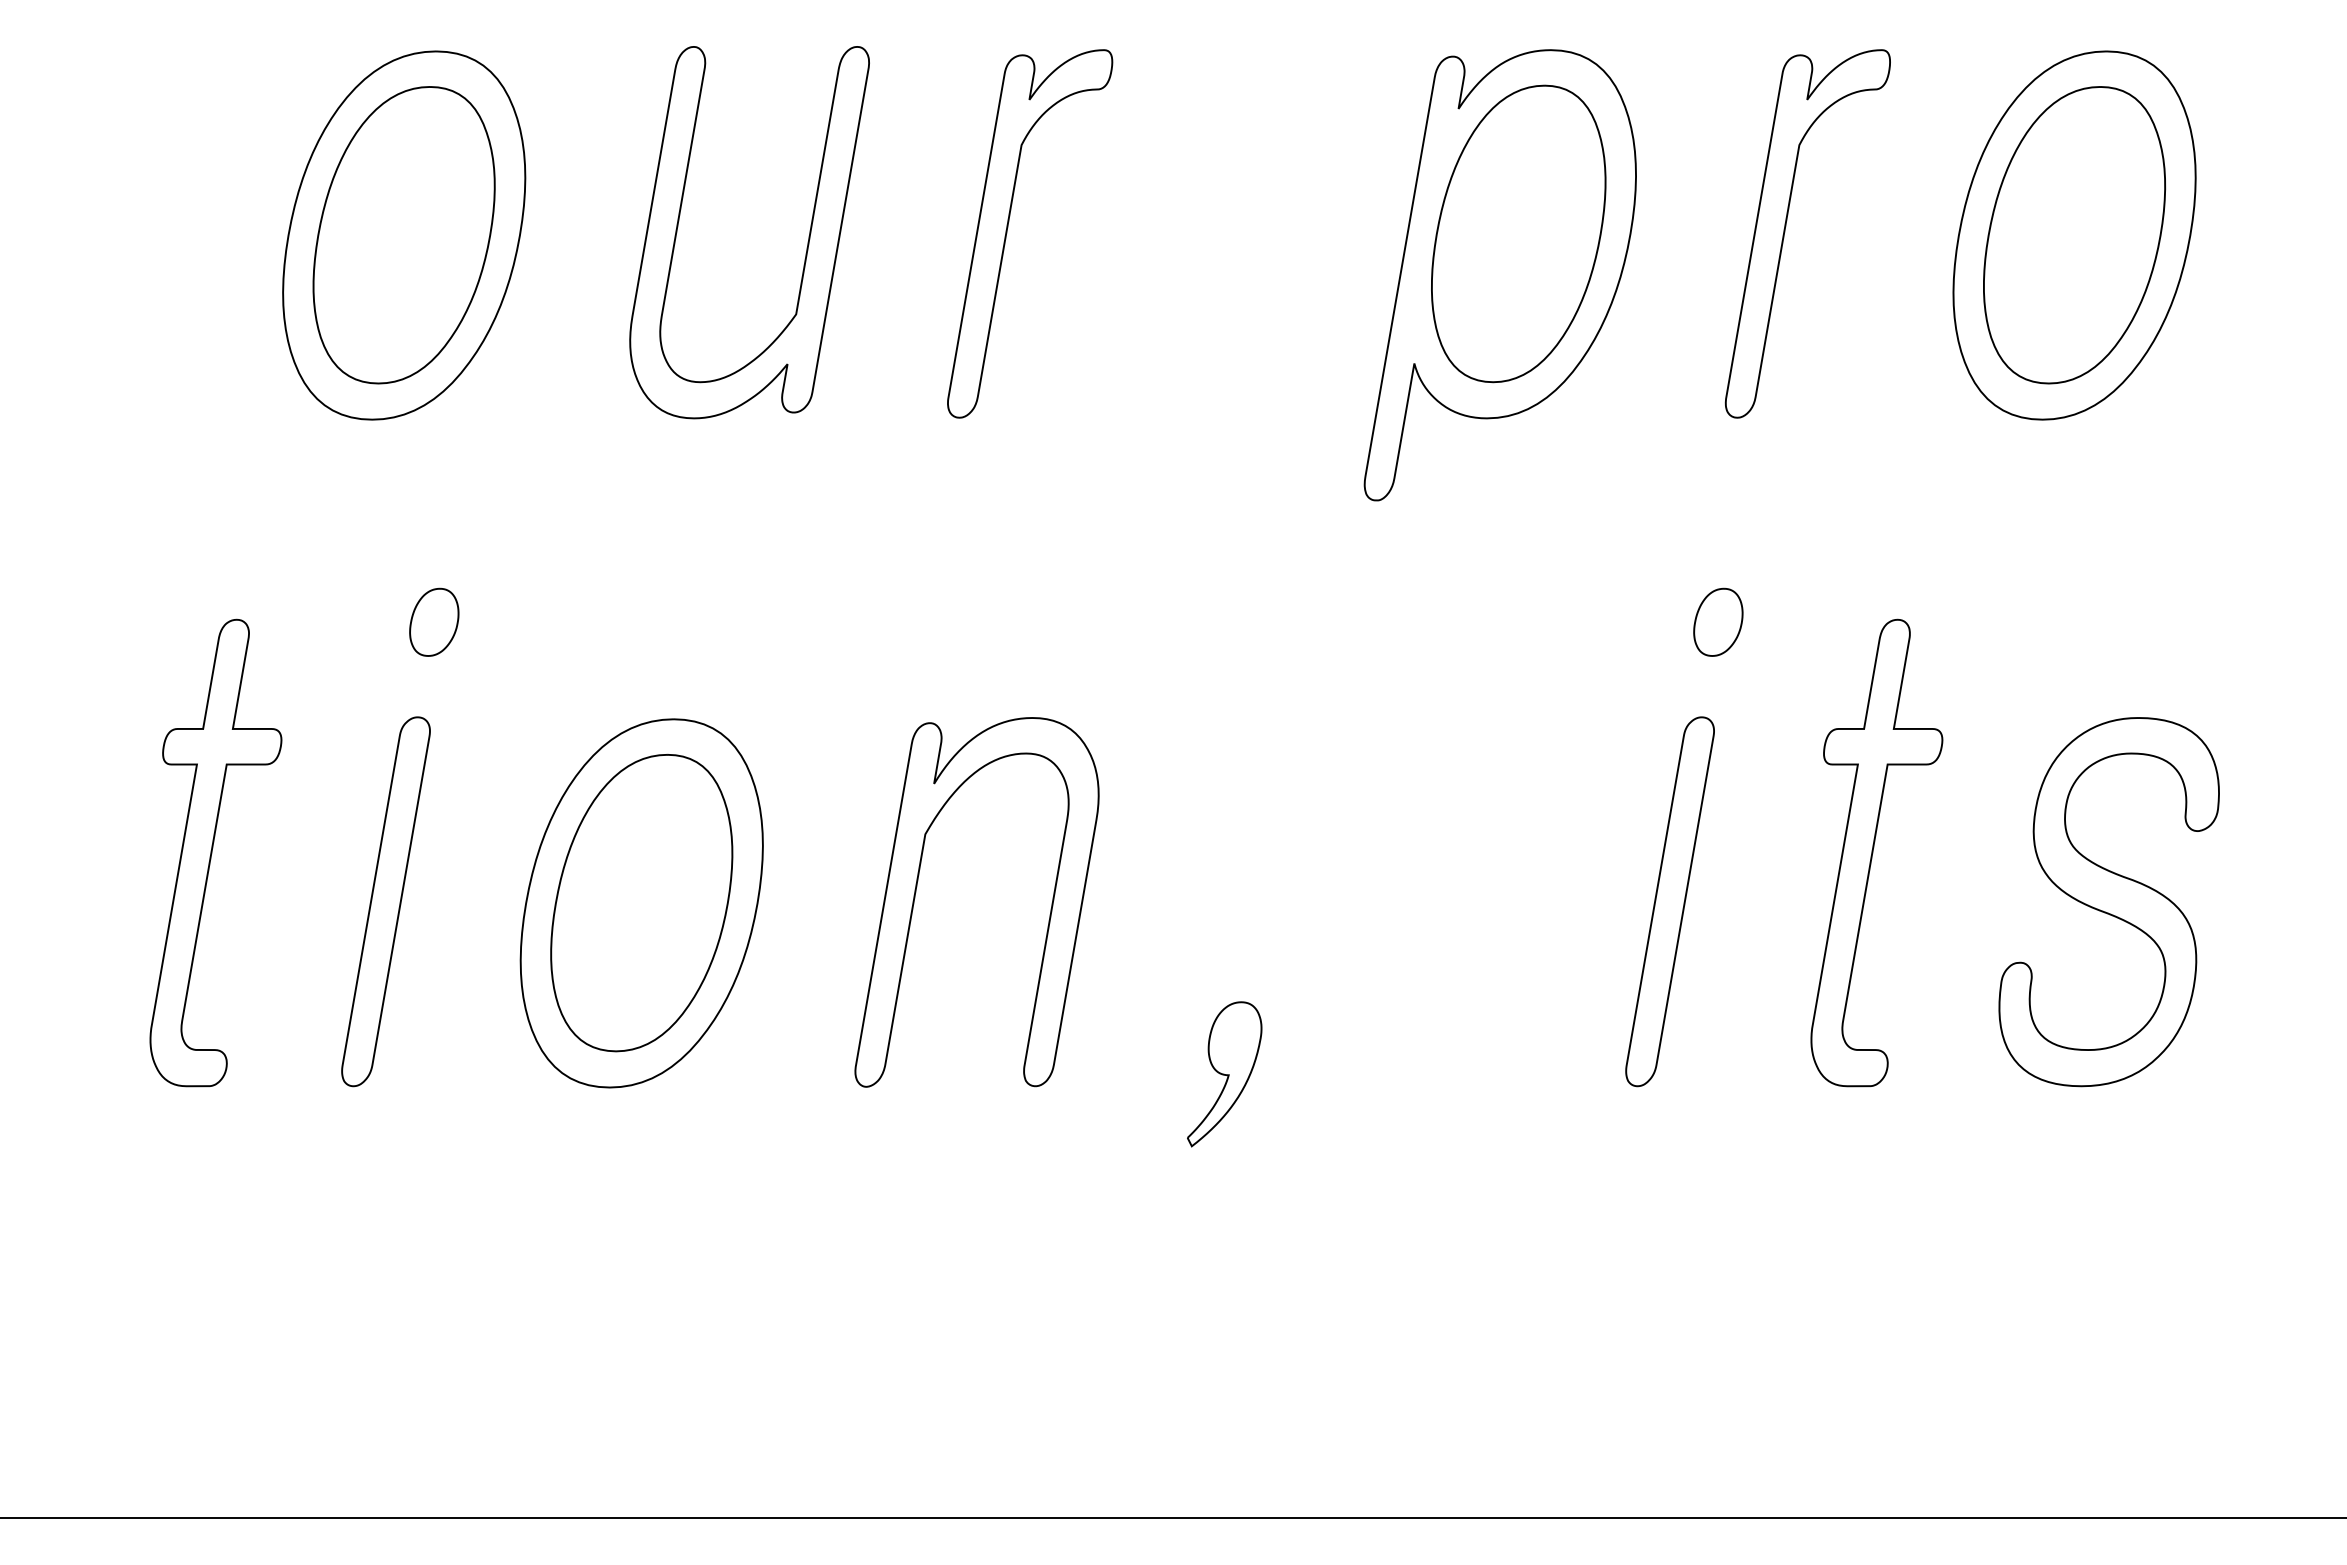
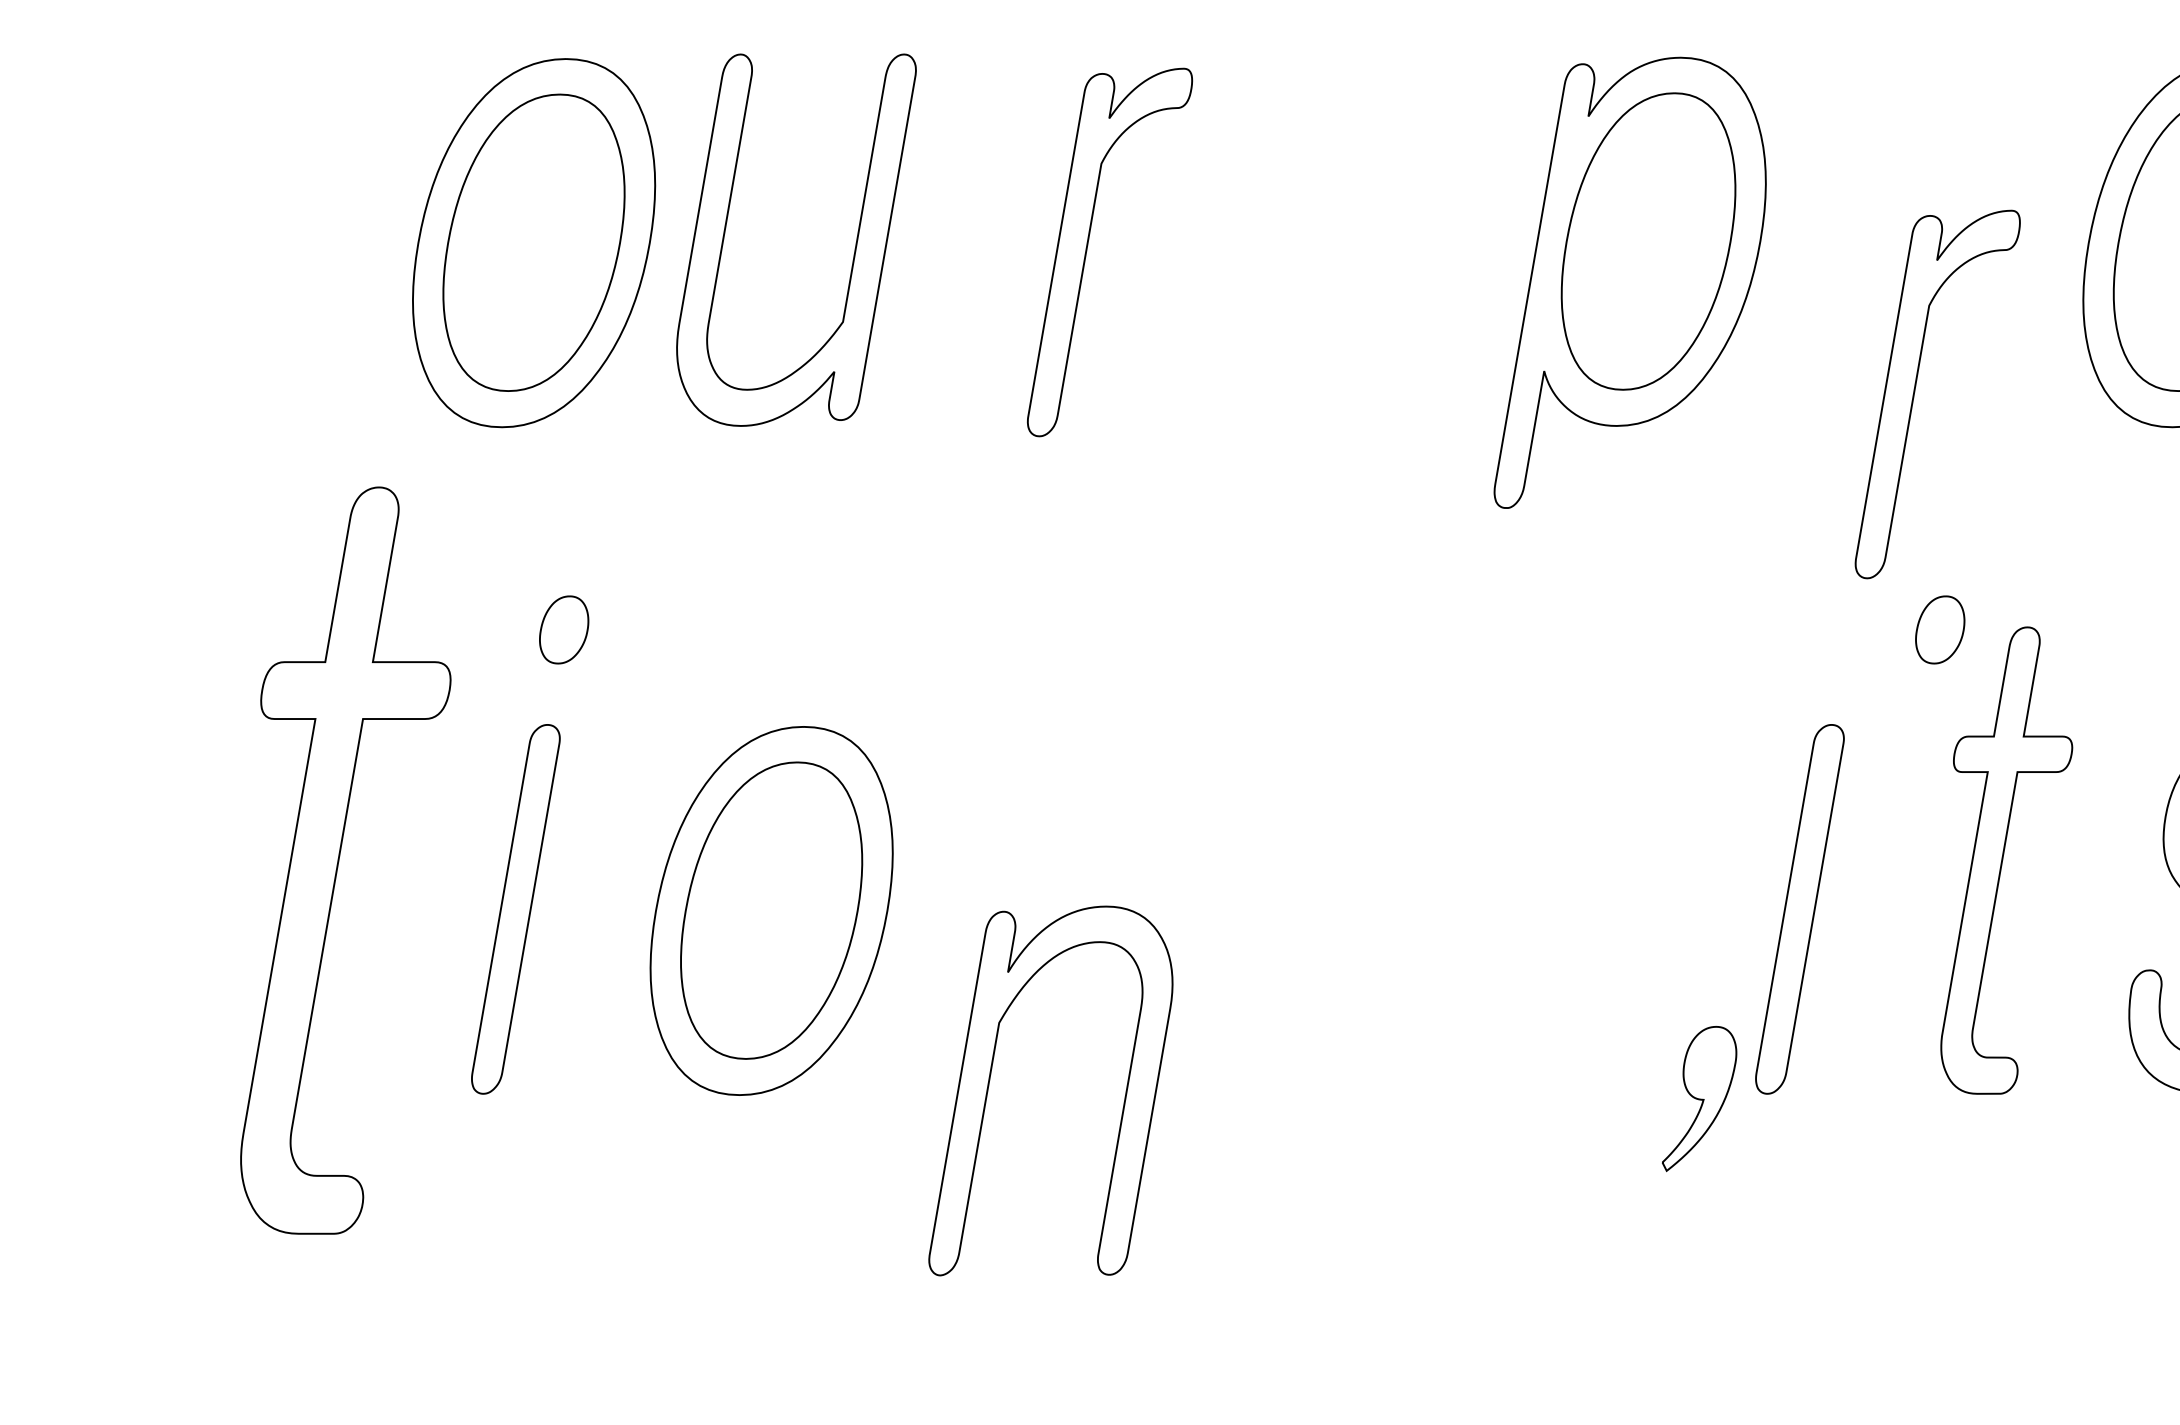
part: (1008, 227) -> (1088, 246), moved
part: (1785, 232) -> (1915, 393), moved
part: (807, 241) -> (854, 249), moved
part: (1718, 621) -> (1940, 629), moved
part: (215, 852) -> (345, 860), size x1.6
part: (916, 892) -> (990, 1081), moved
part: (1224, 1074) -> (1699, 1099), moved

